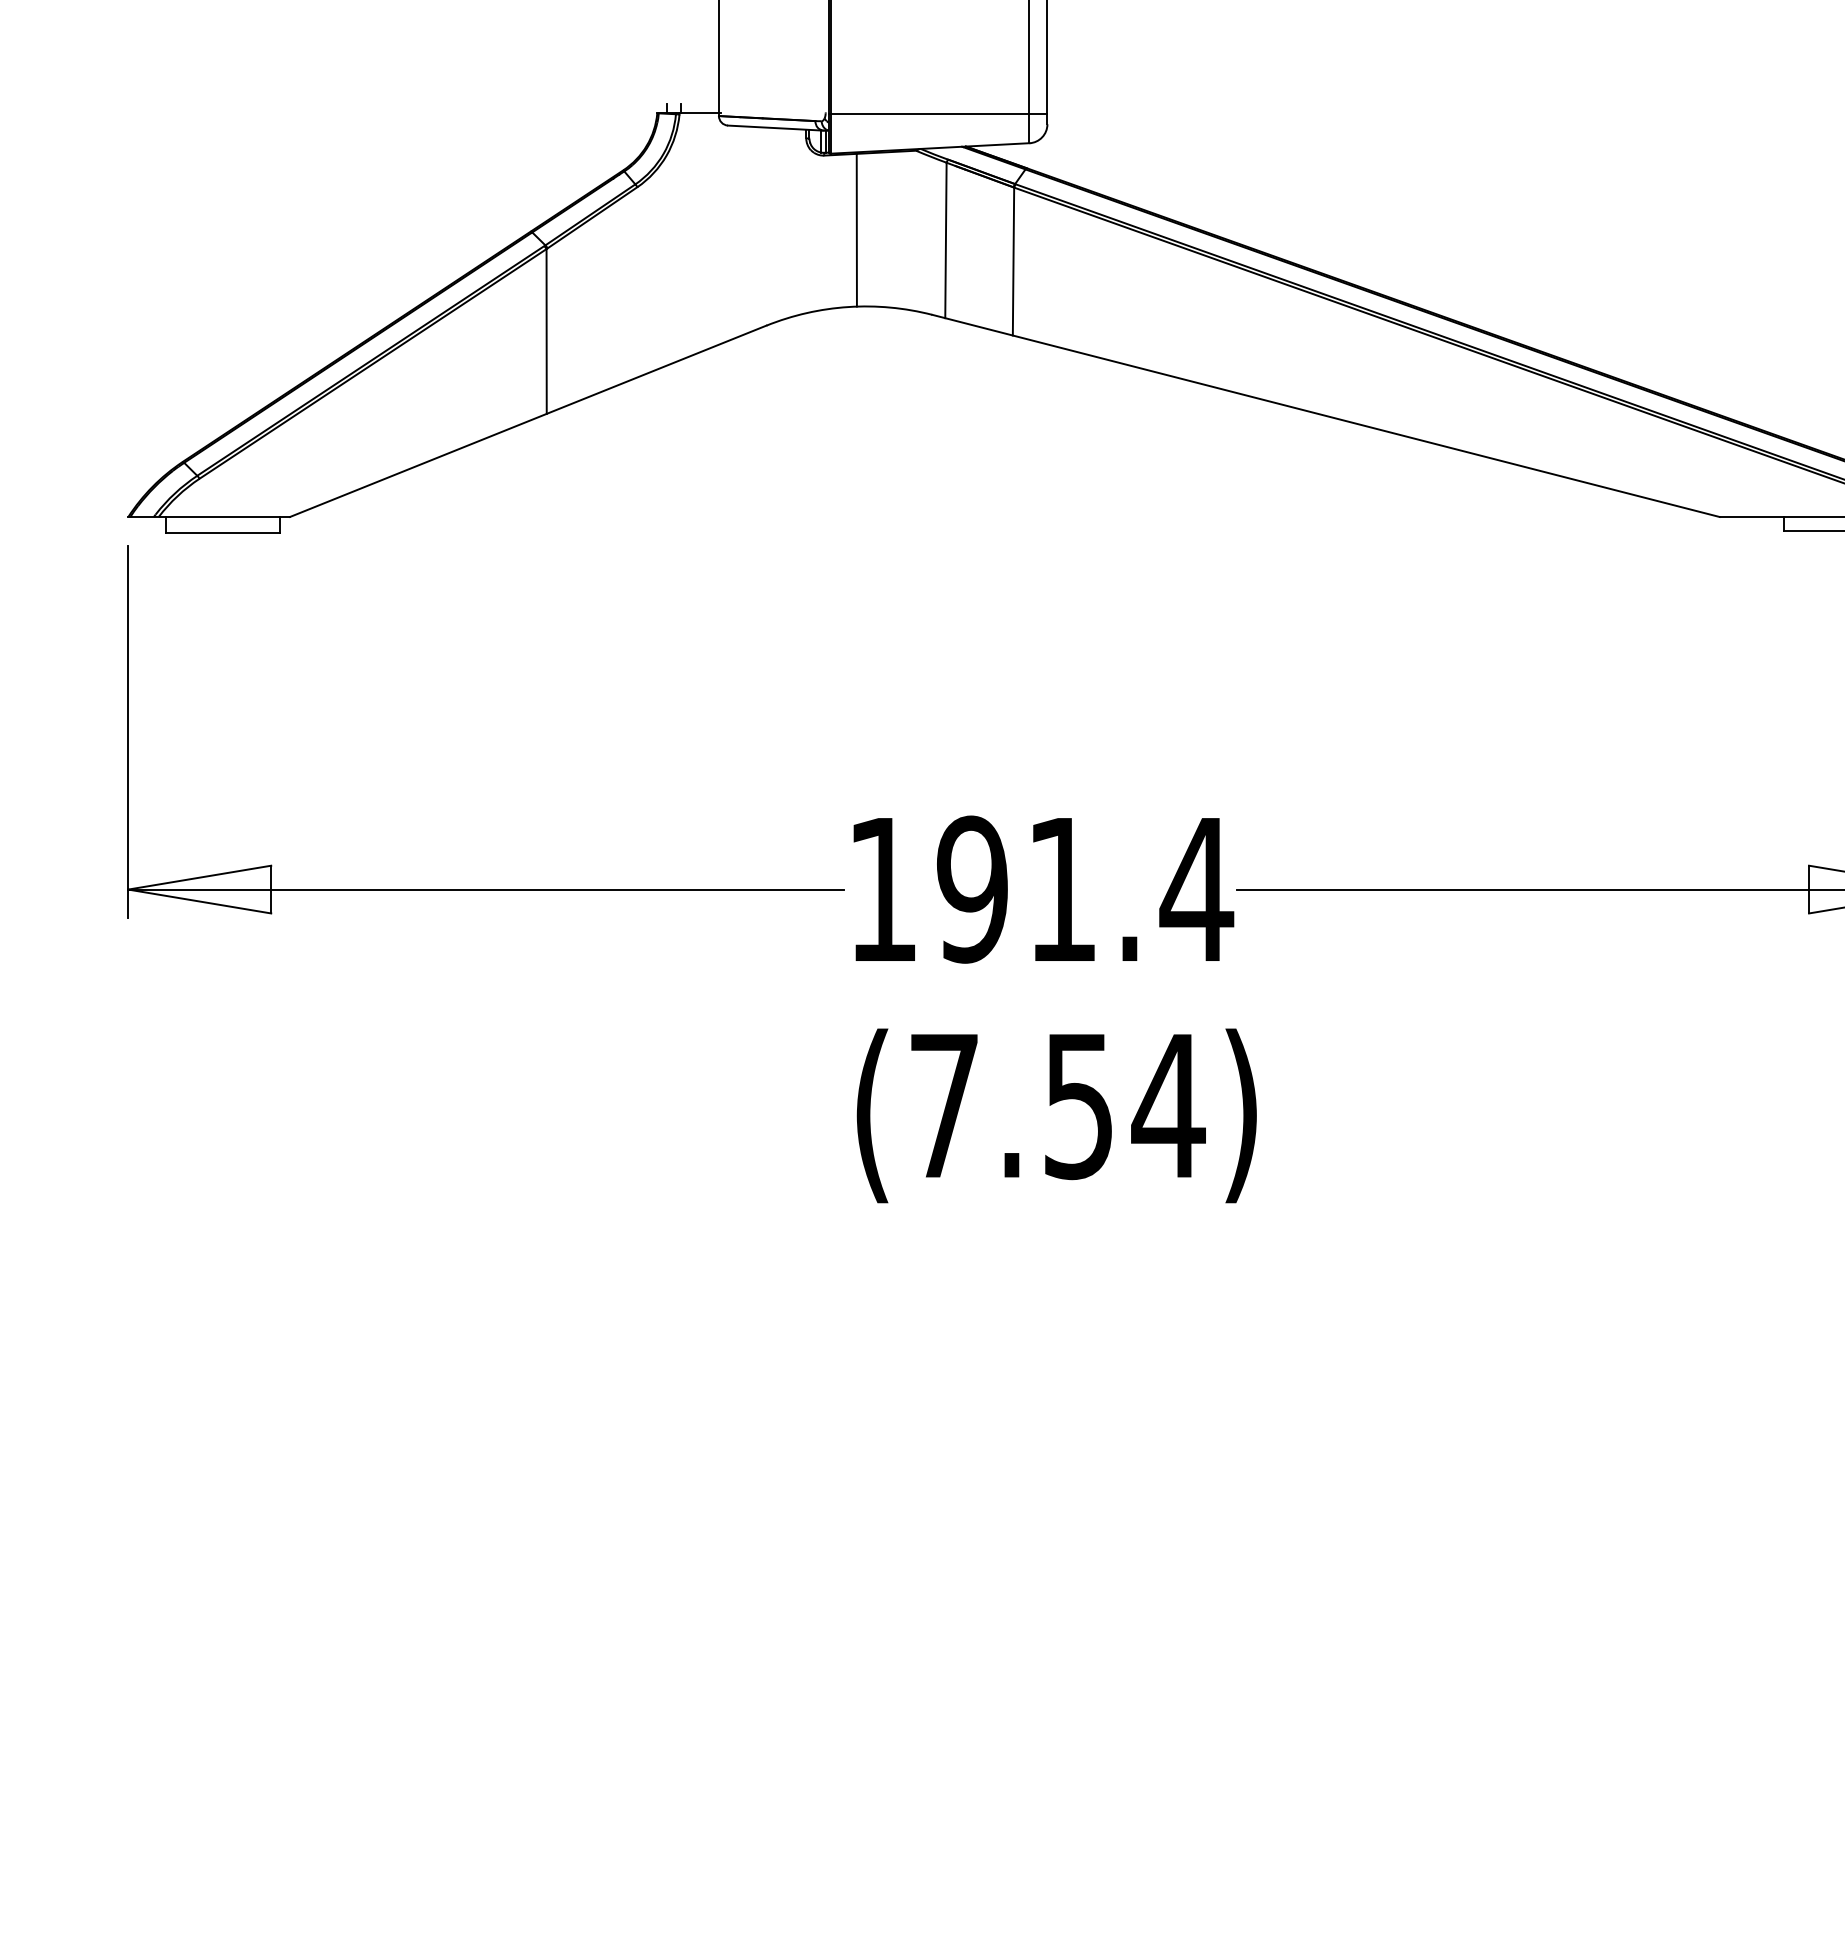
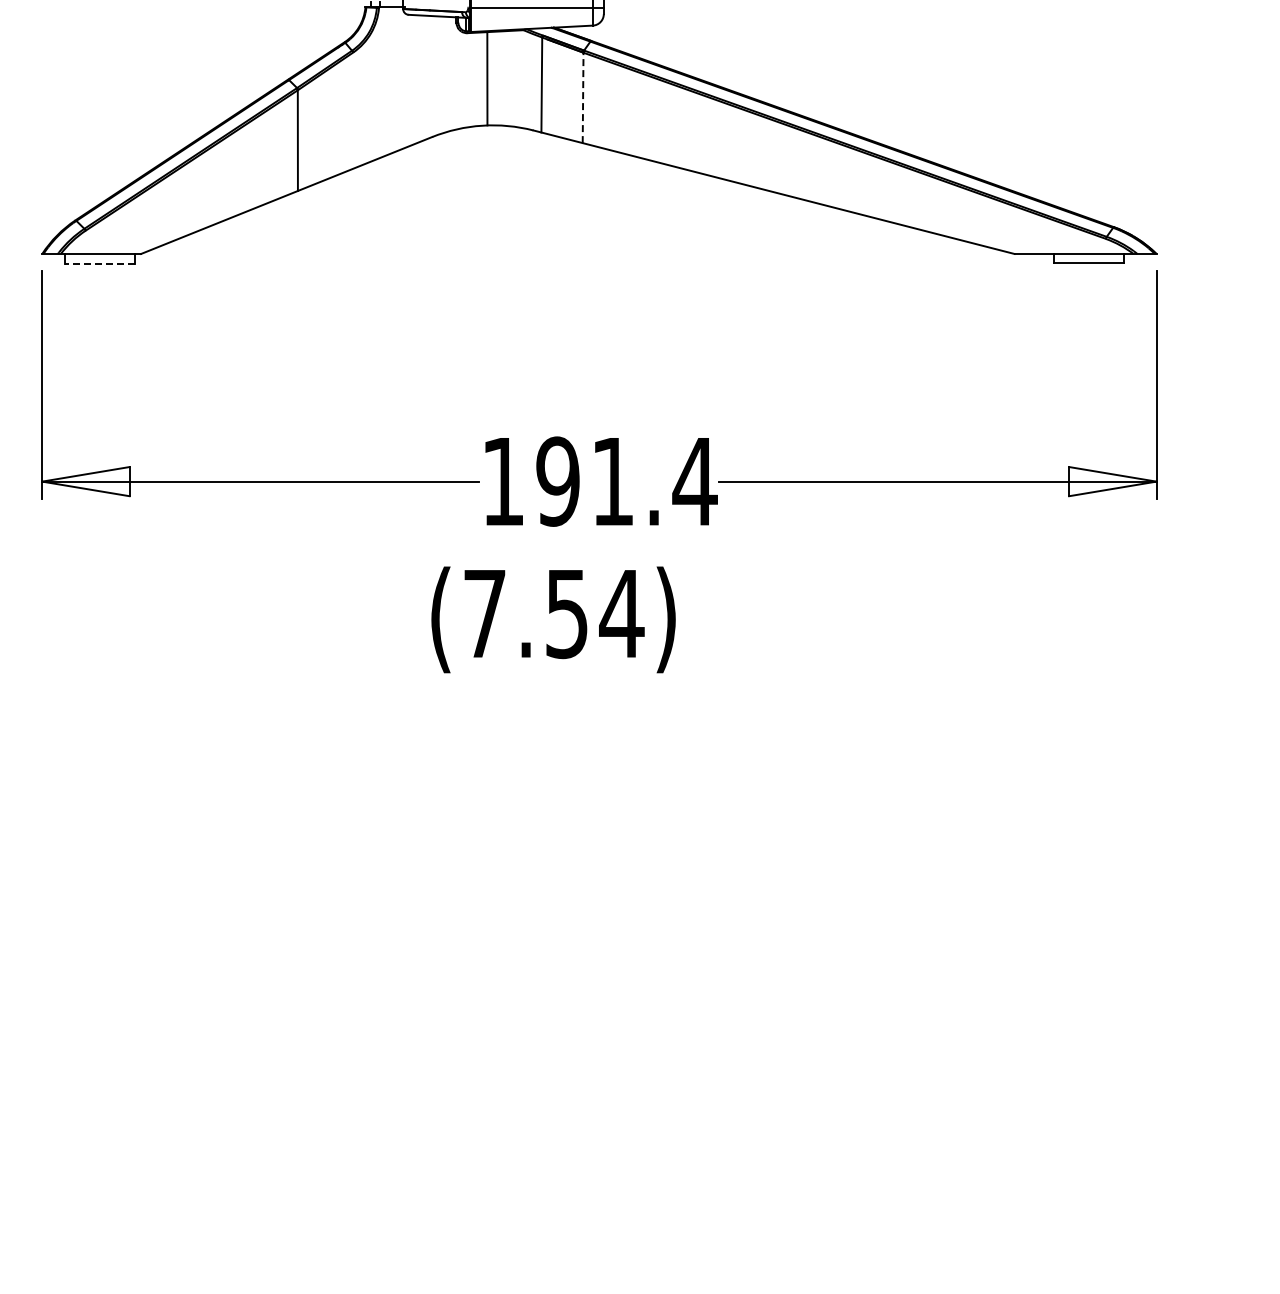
line: (1014, 260) -> (583, 97), solid -> dashed
line: (223, 532) -> (100, 263), solid -> dashed
text: (1056, 1115) -> (553, 619), moved

